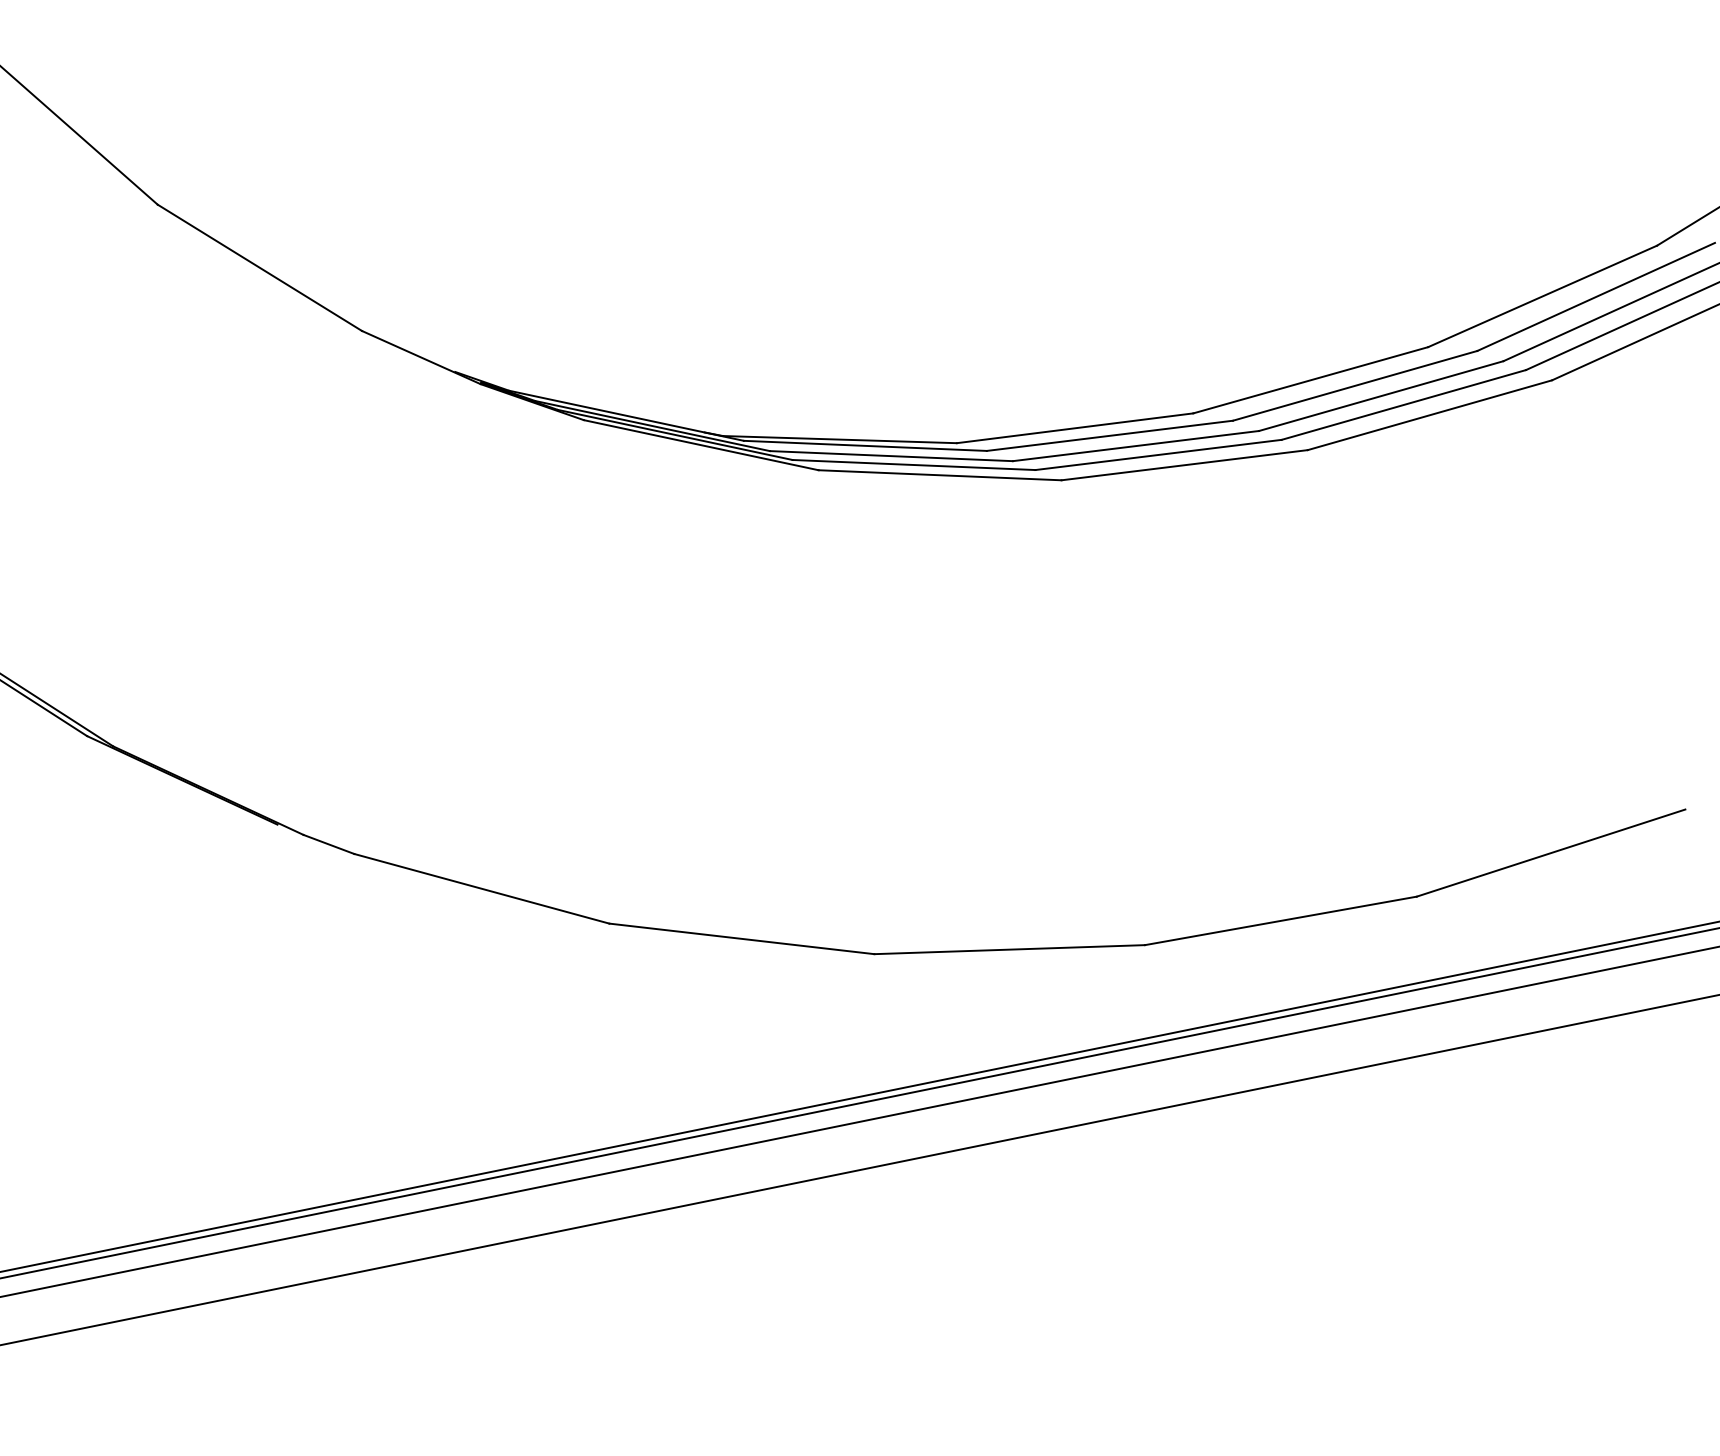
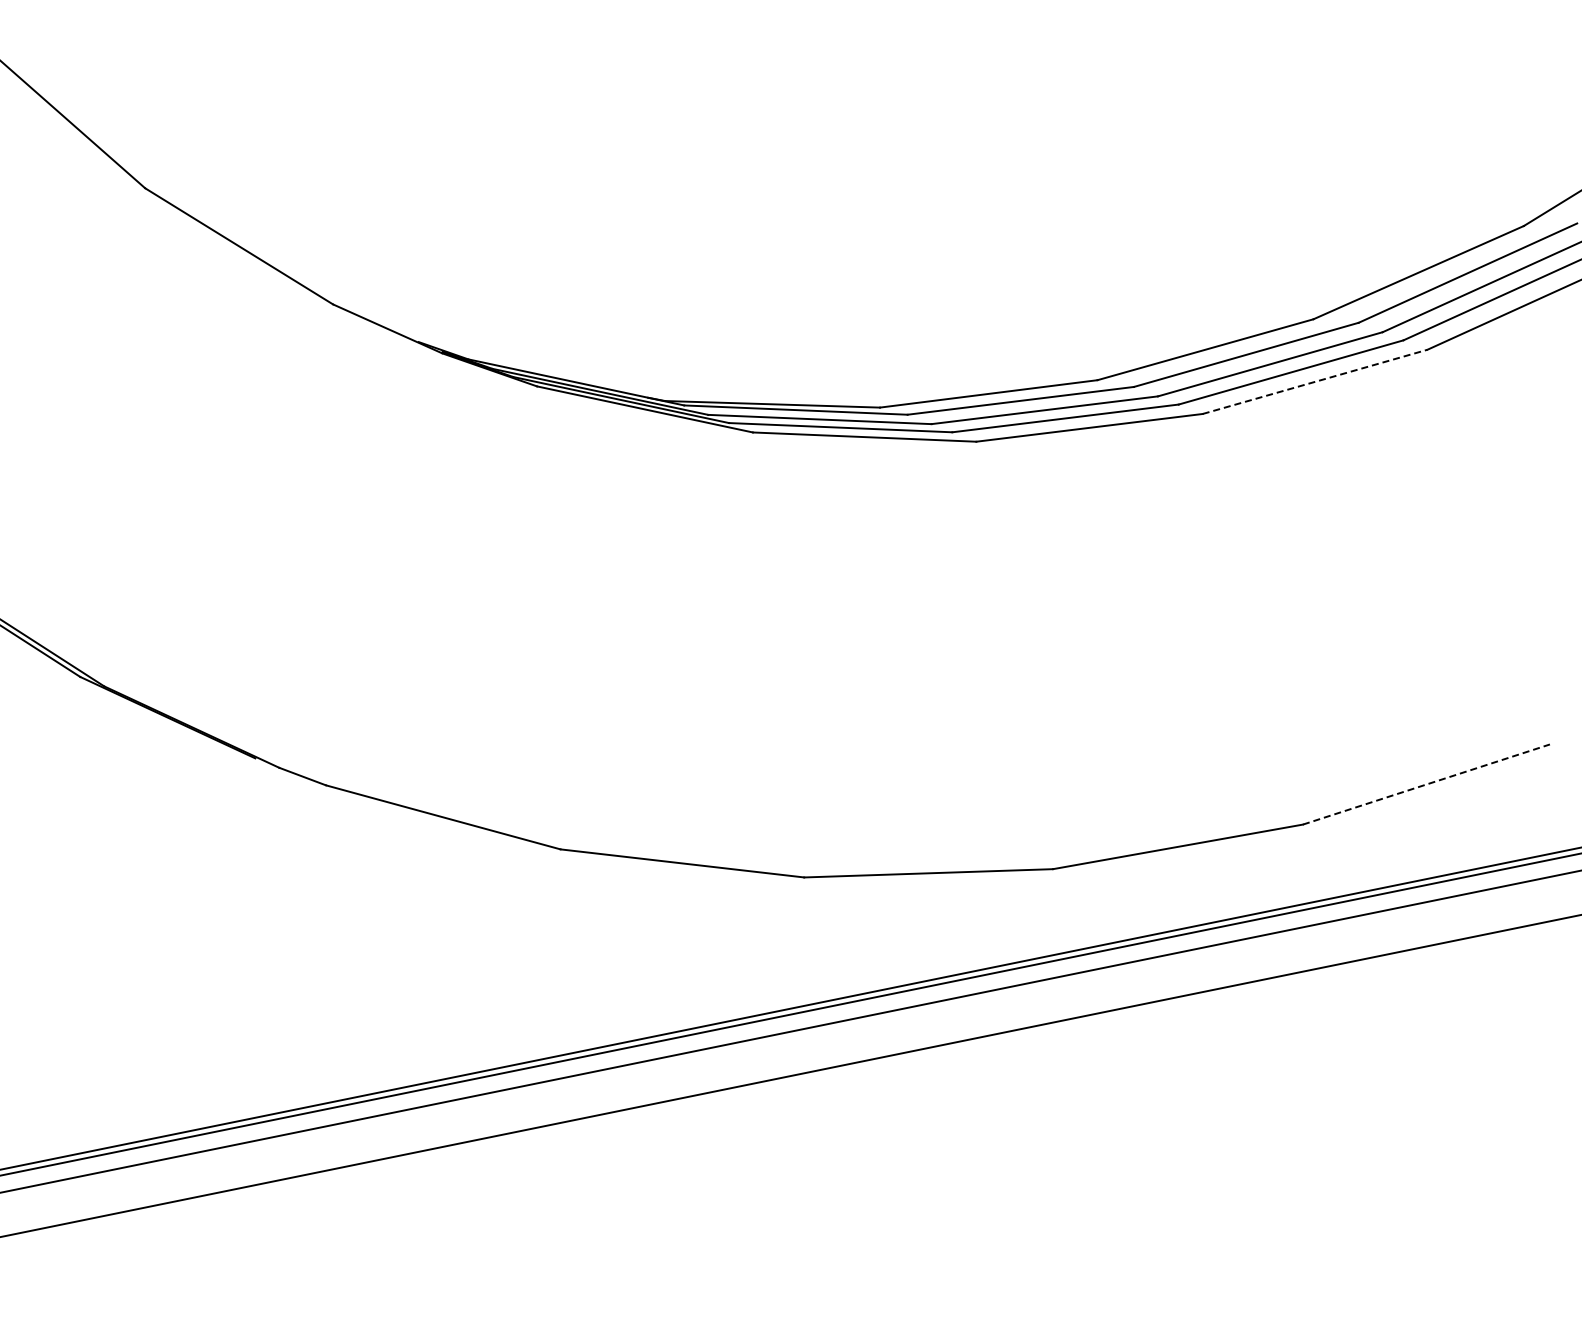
line: (1430, 414) -> (1315, 381), solid -> dashed
line: (1551, 853) -> (1426, 784), solid -> dashed

